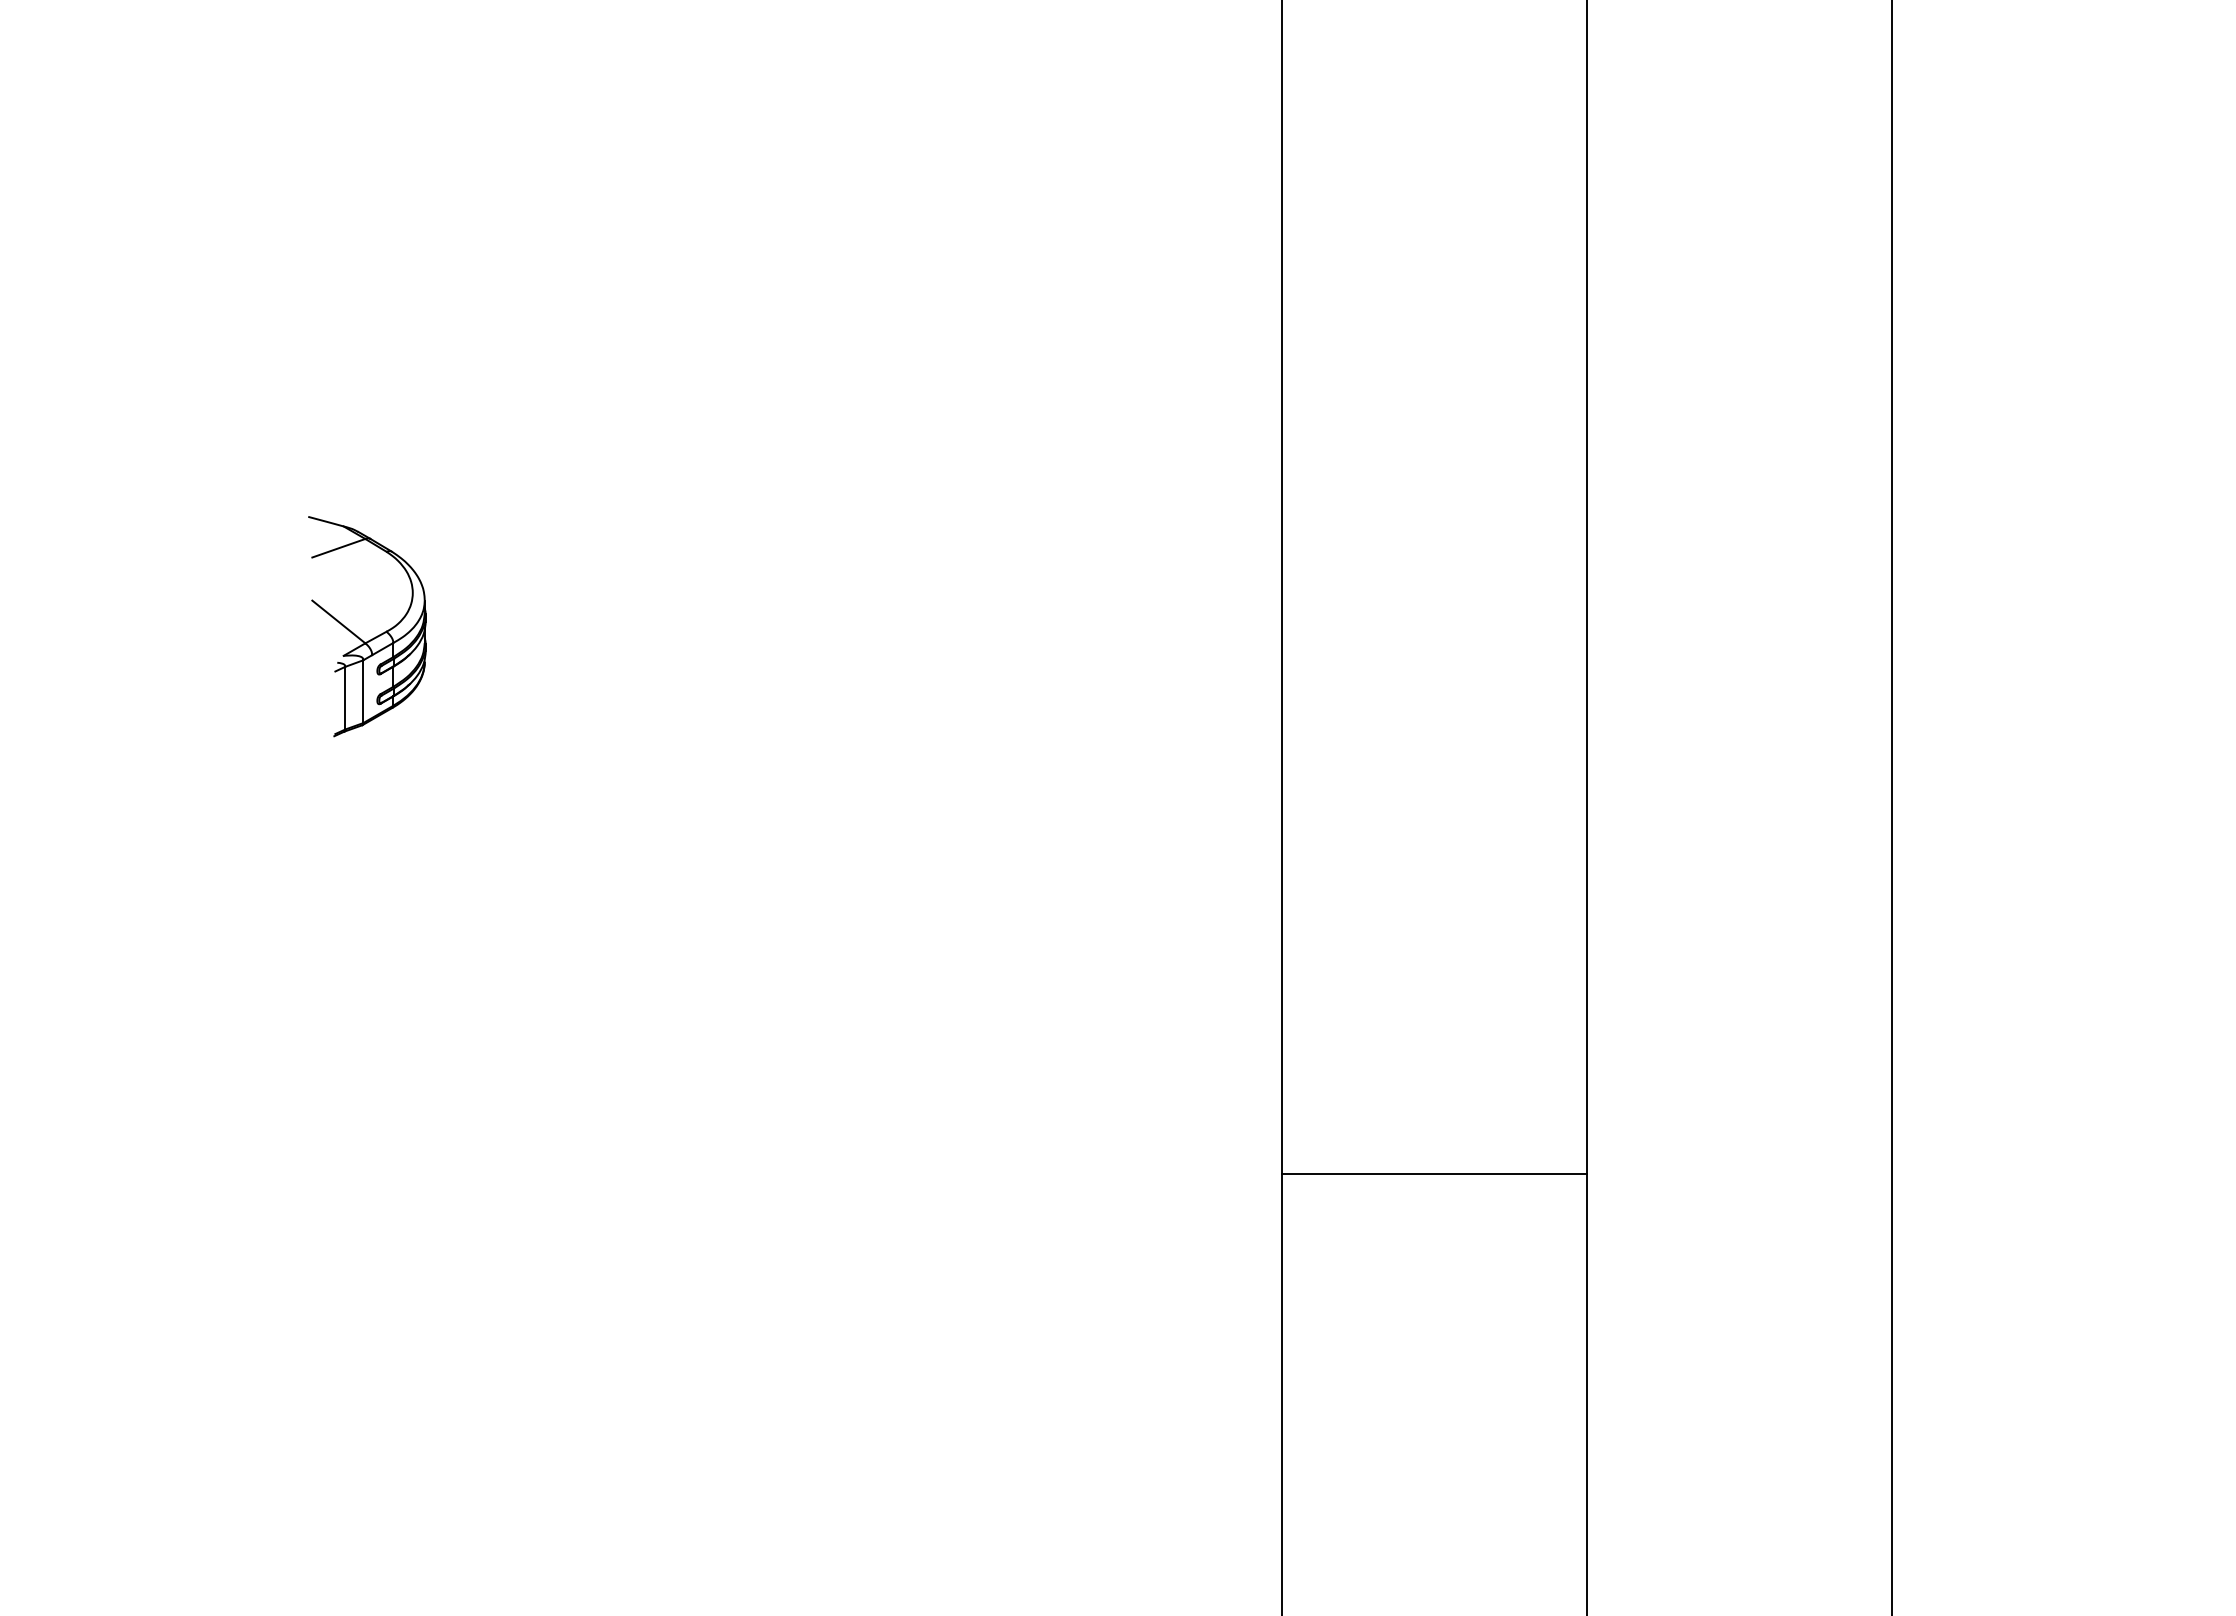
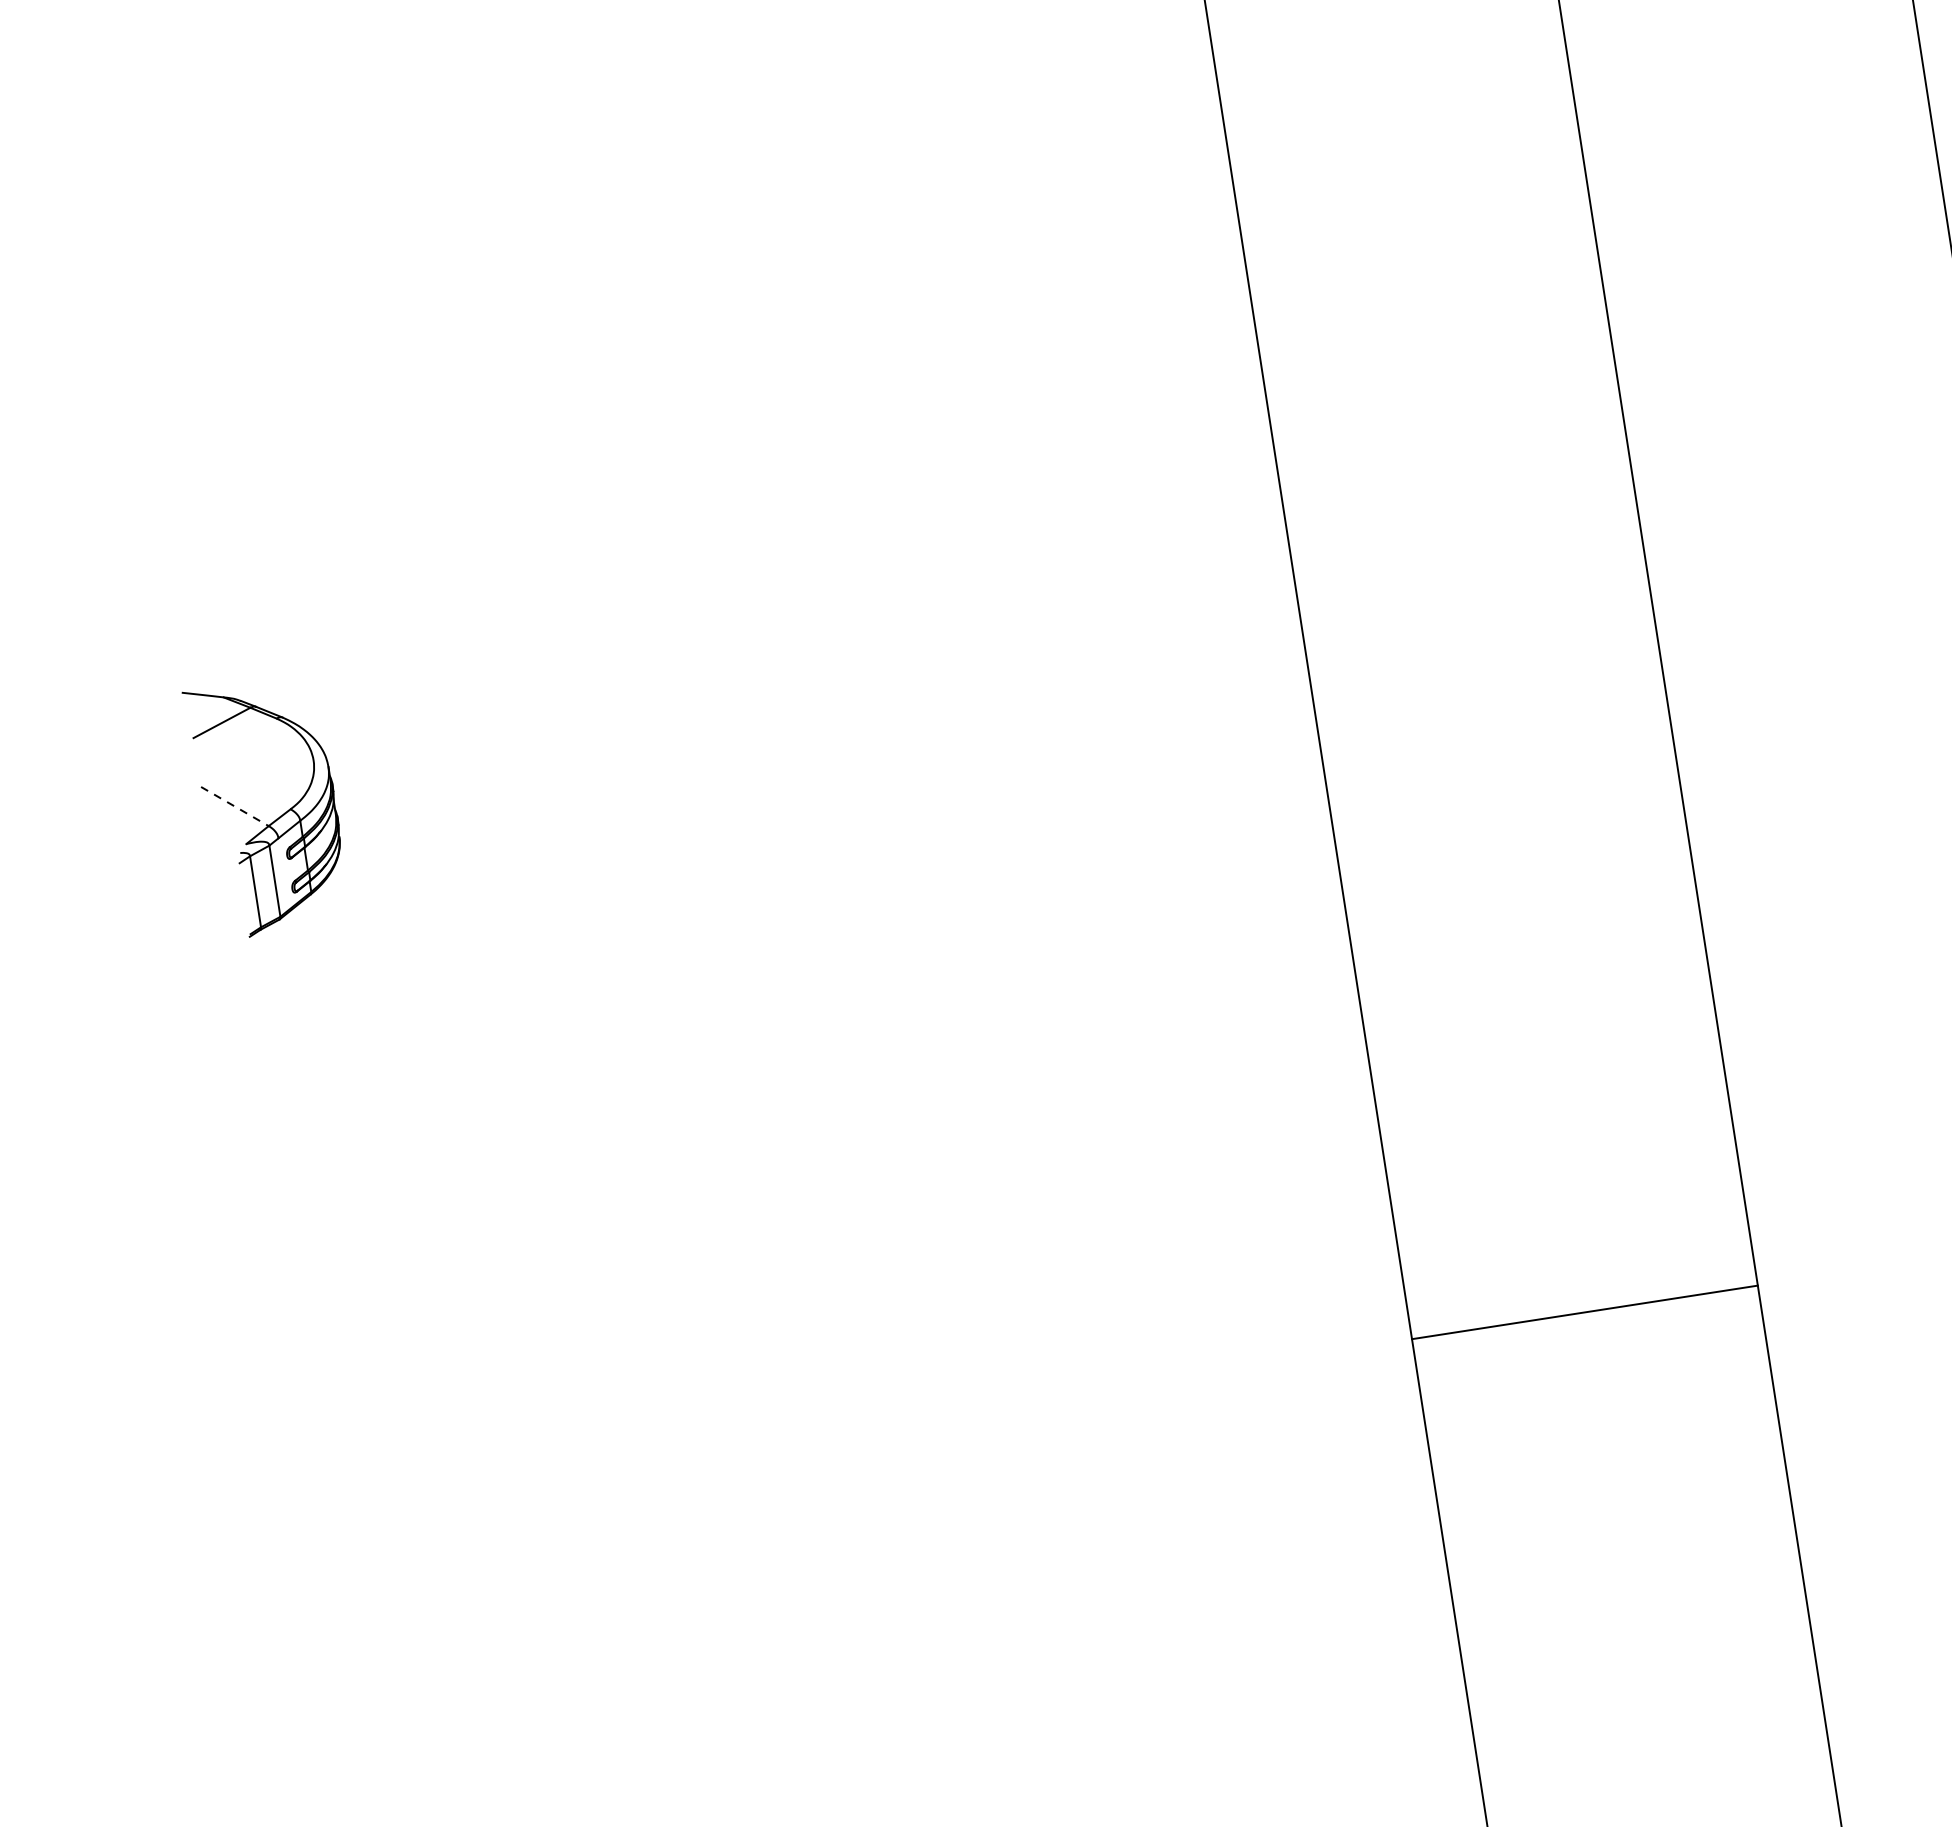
line: (339, 622) -> (235, 806), solid -> dashed
line: (1434, 1173) -> (1584, 1311), moved

